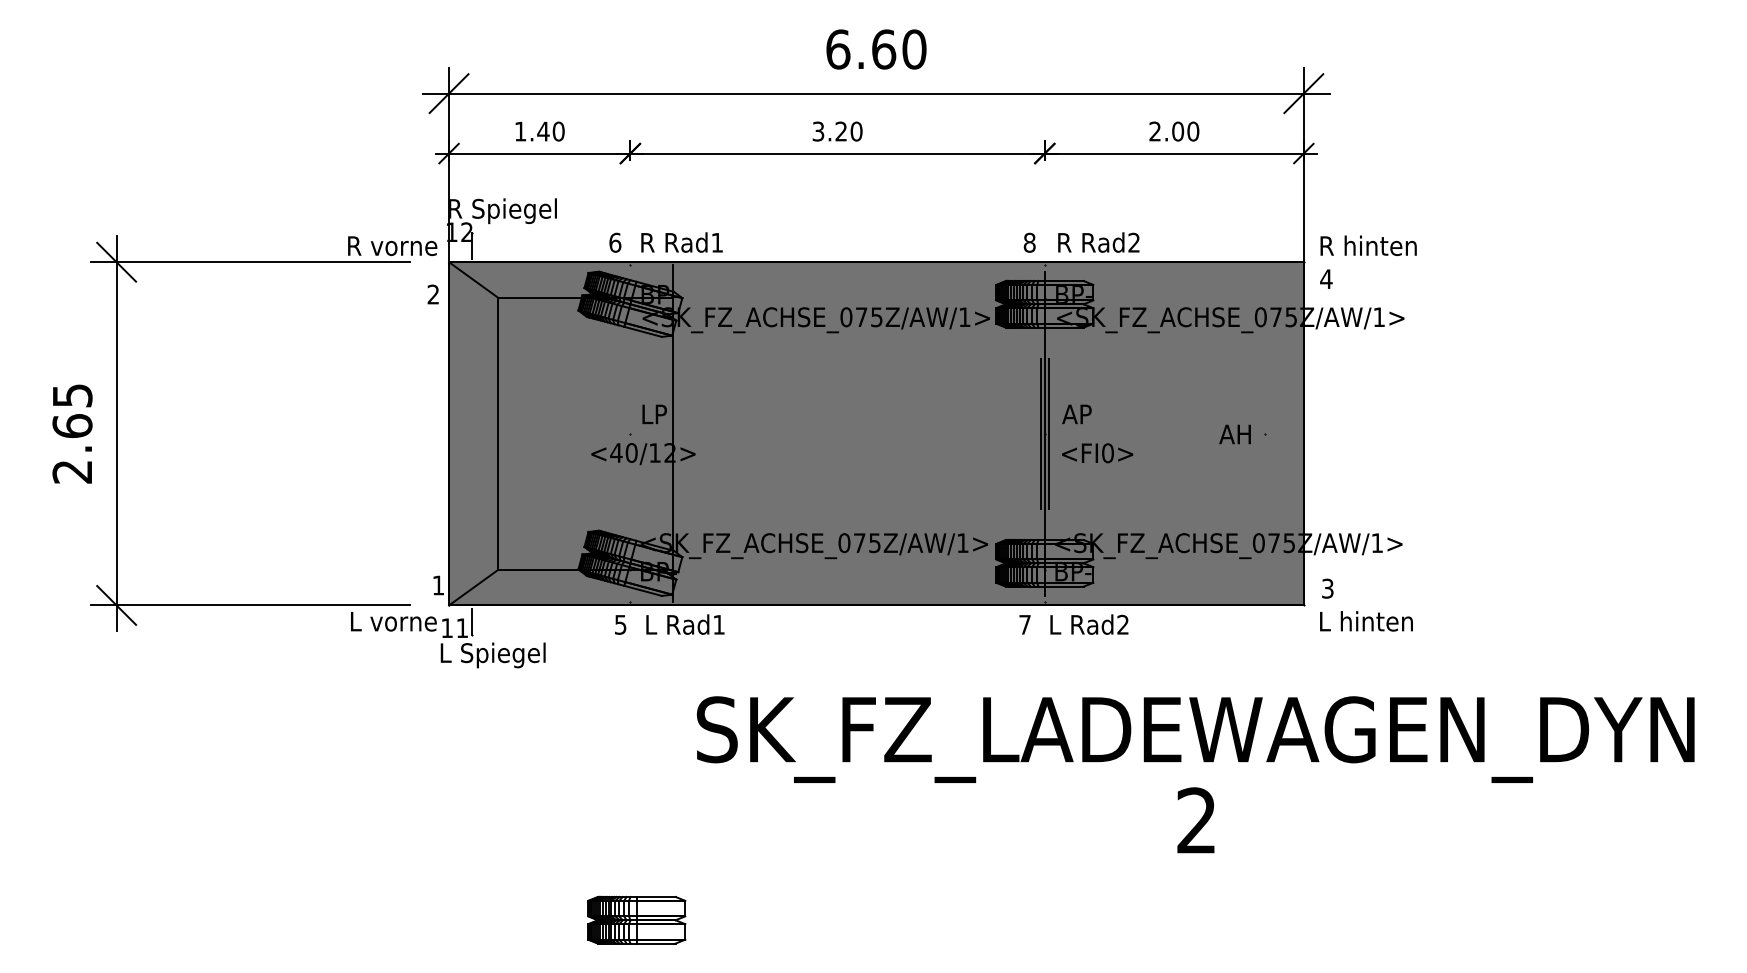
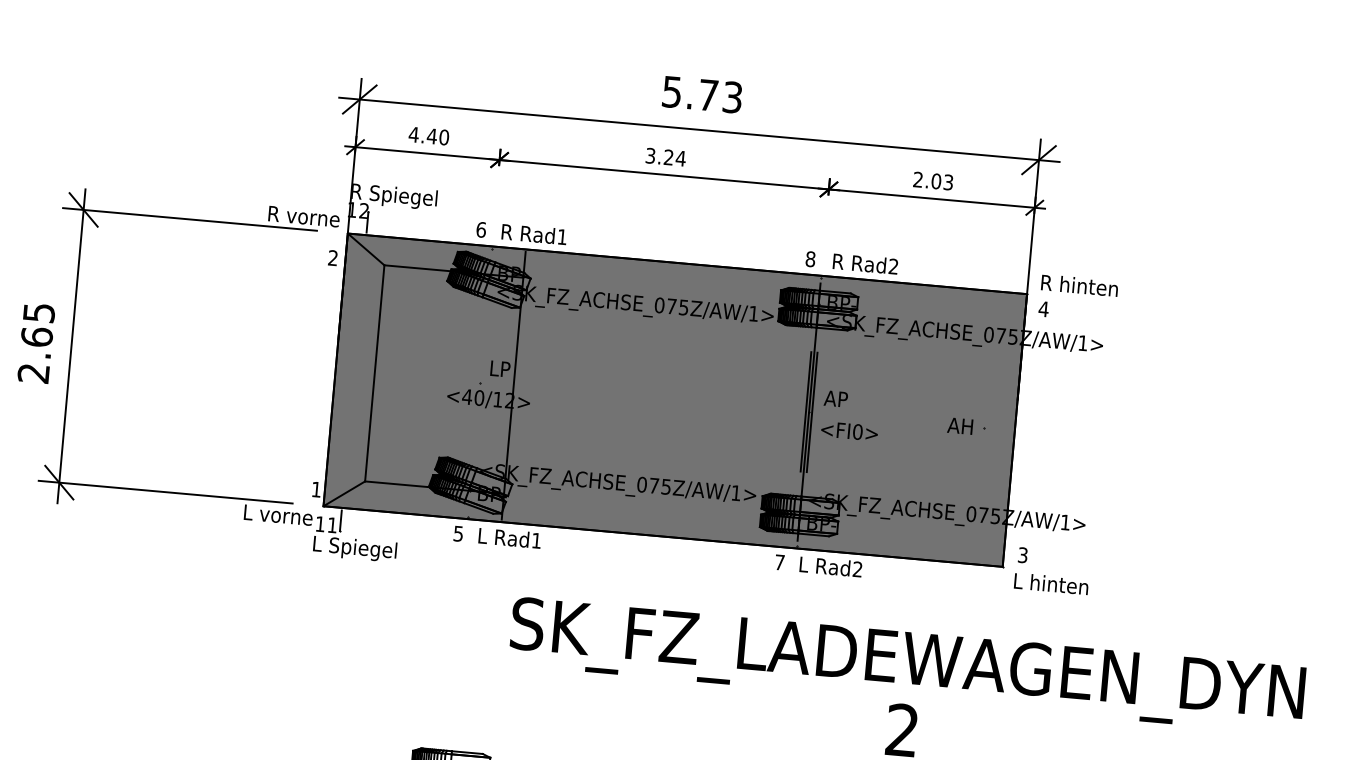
text: (876, 49) -> (702, 94), 6.60 -> 5.73
text: (520, 131) -> (413, 134), 1.40 -> 4.40
text: (856, 131) -> (680, 158), 3.20 -> 3.24
text: (1193, 131) -> (948, 182), 2.00 -> 2.03

